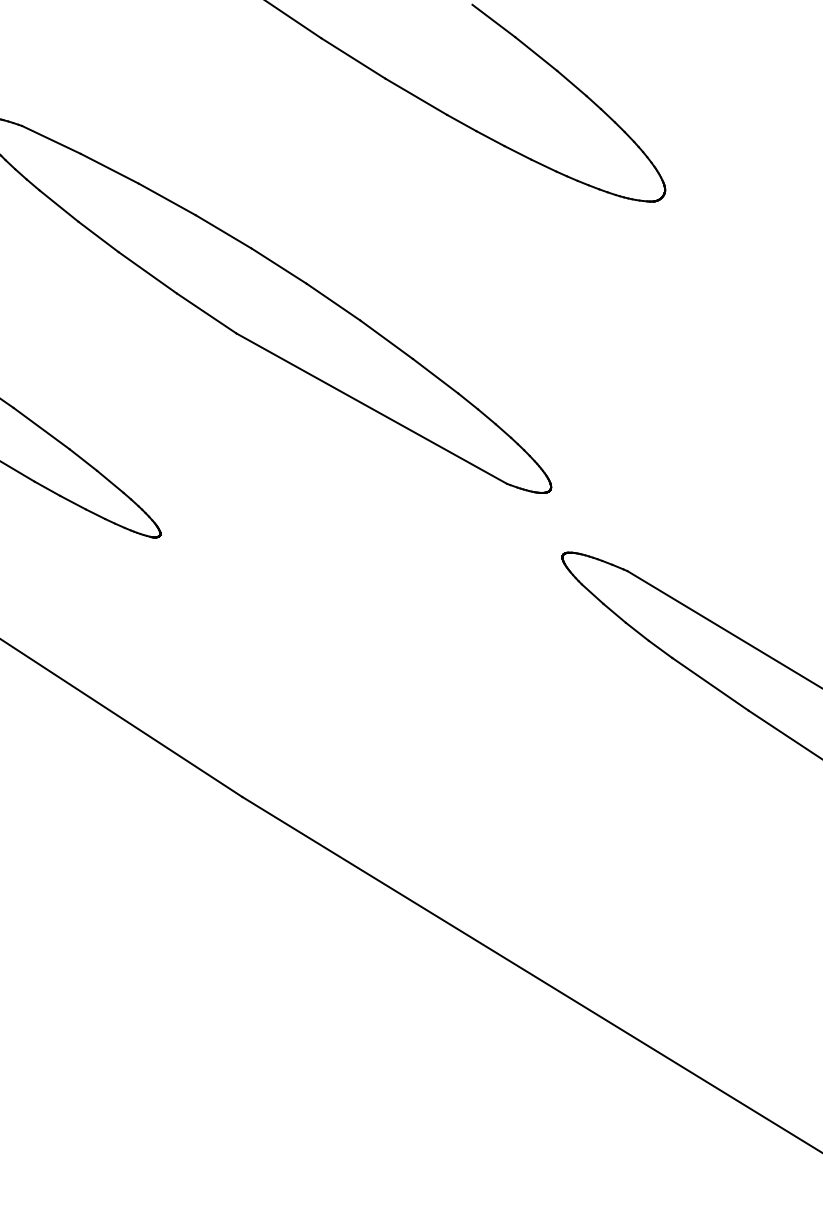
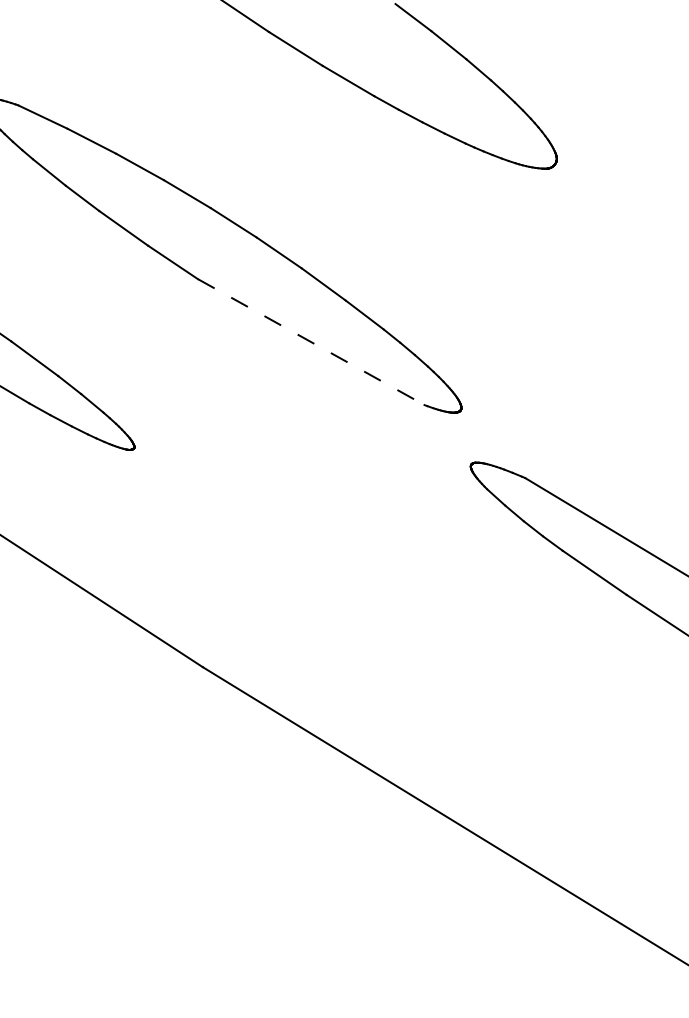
line: (372, 409) -> (311, 342), solid -> dashed

